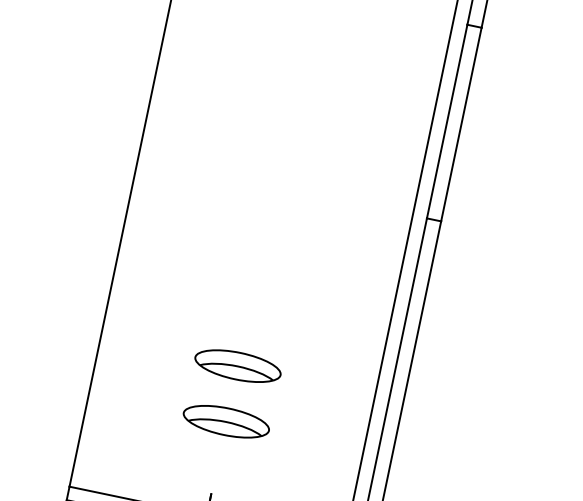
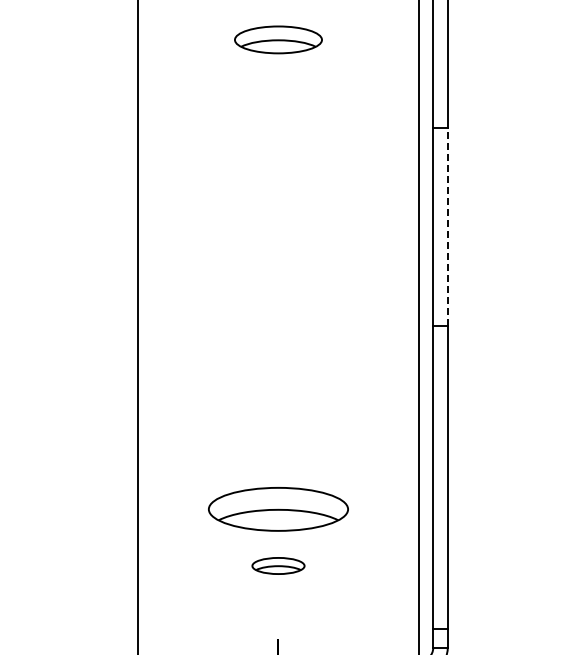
line: (461, 124) -> (447, 227), solid -> dashed
part: (238, 365) -> (278, 508), size x1.6
part: (226, 421) -> (278, 565), size x0.6

